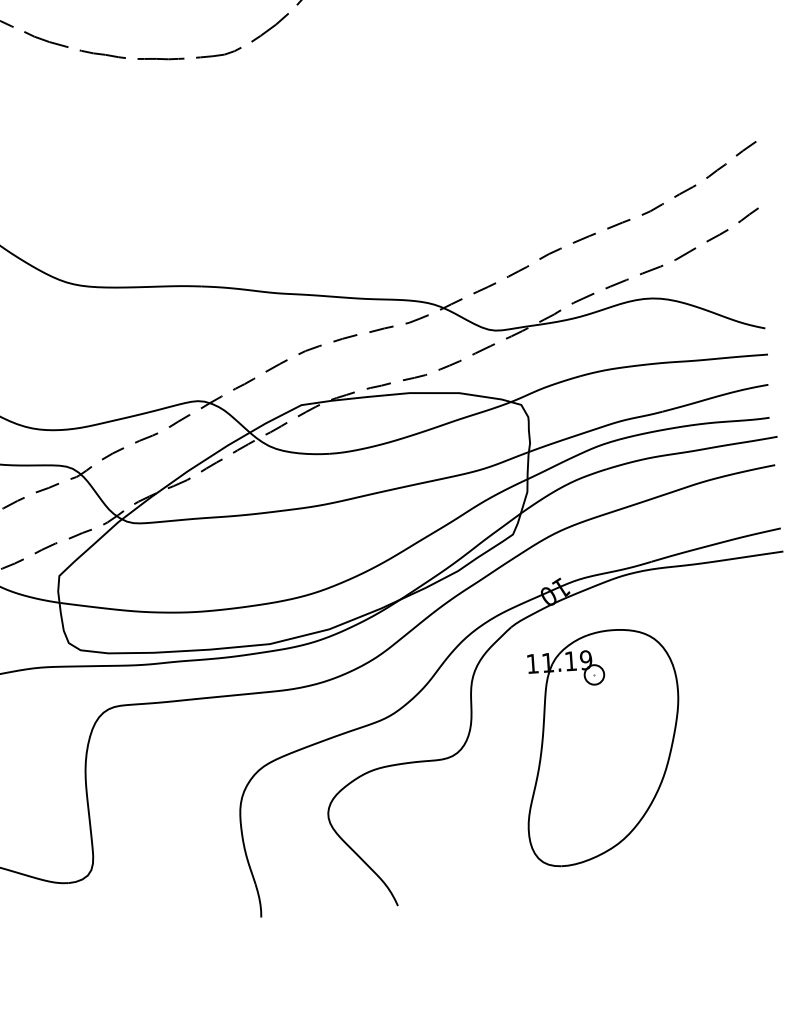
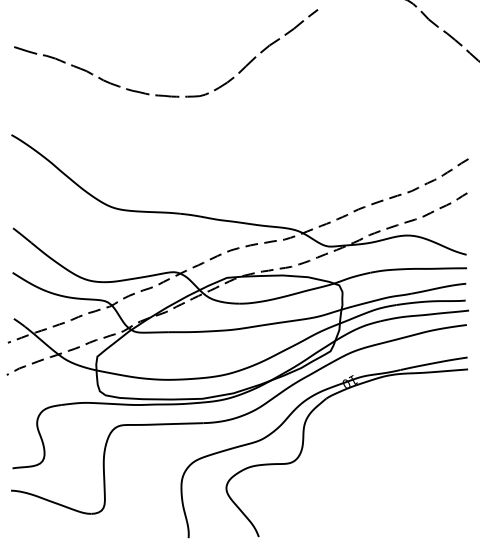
part: (601, 746) -> (368, 462), removed

